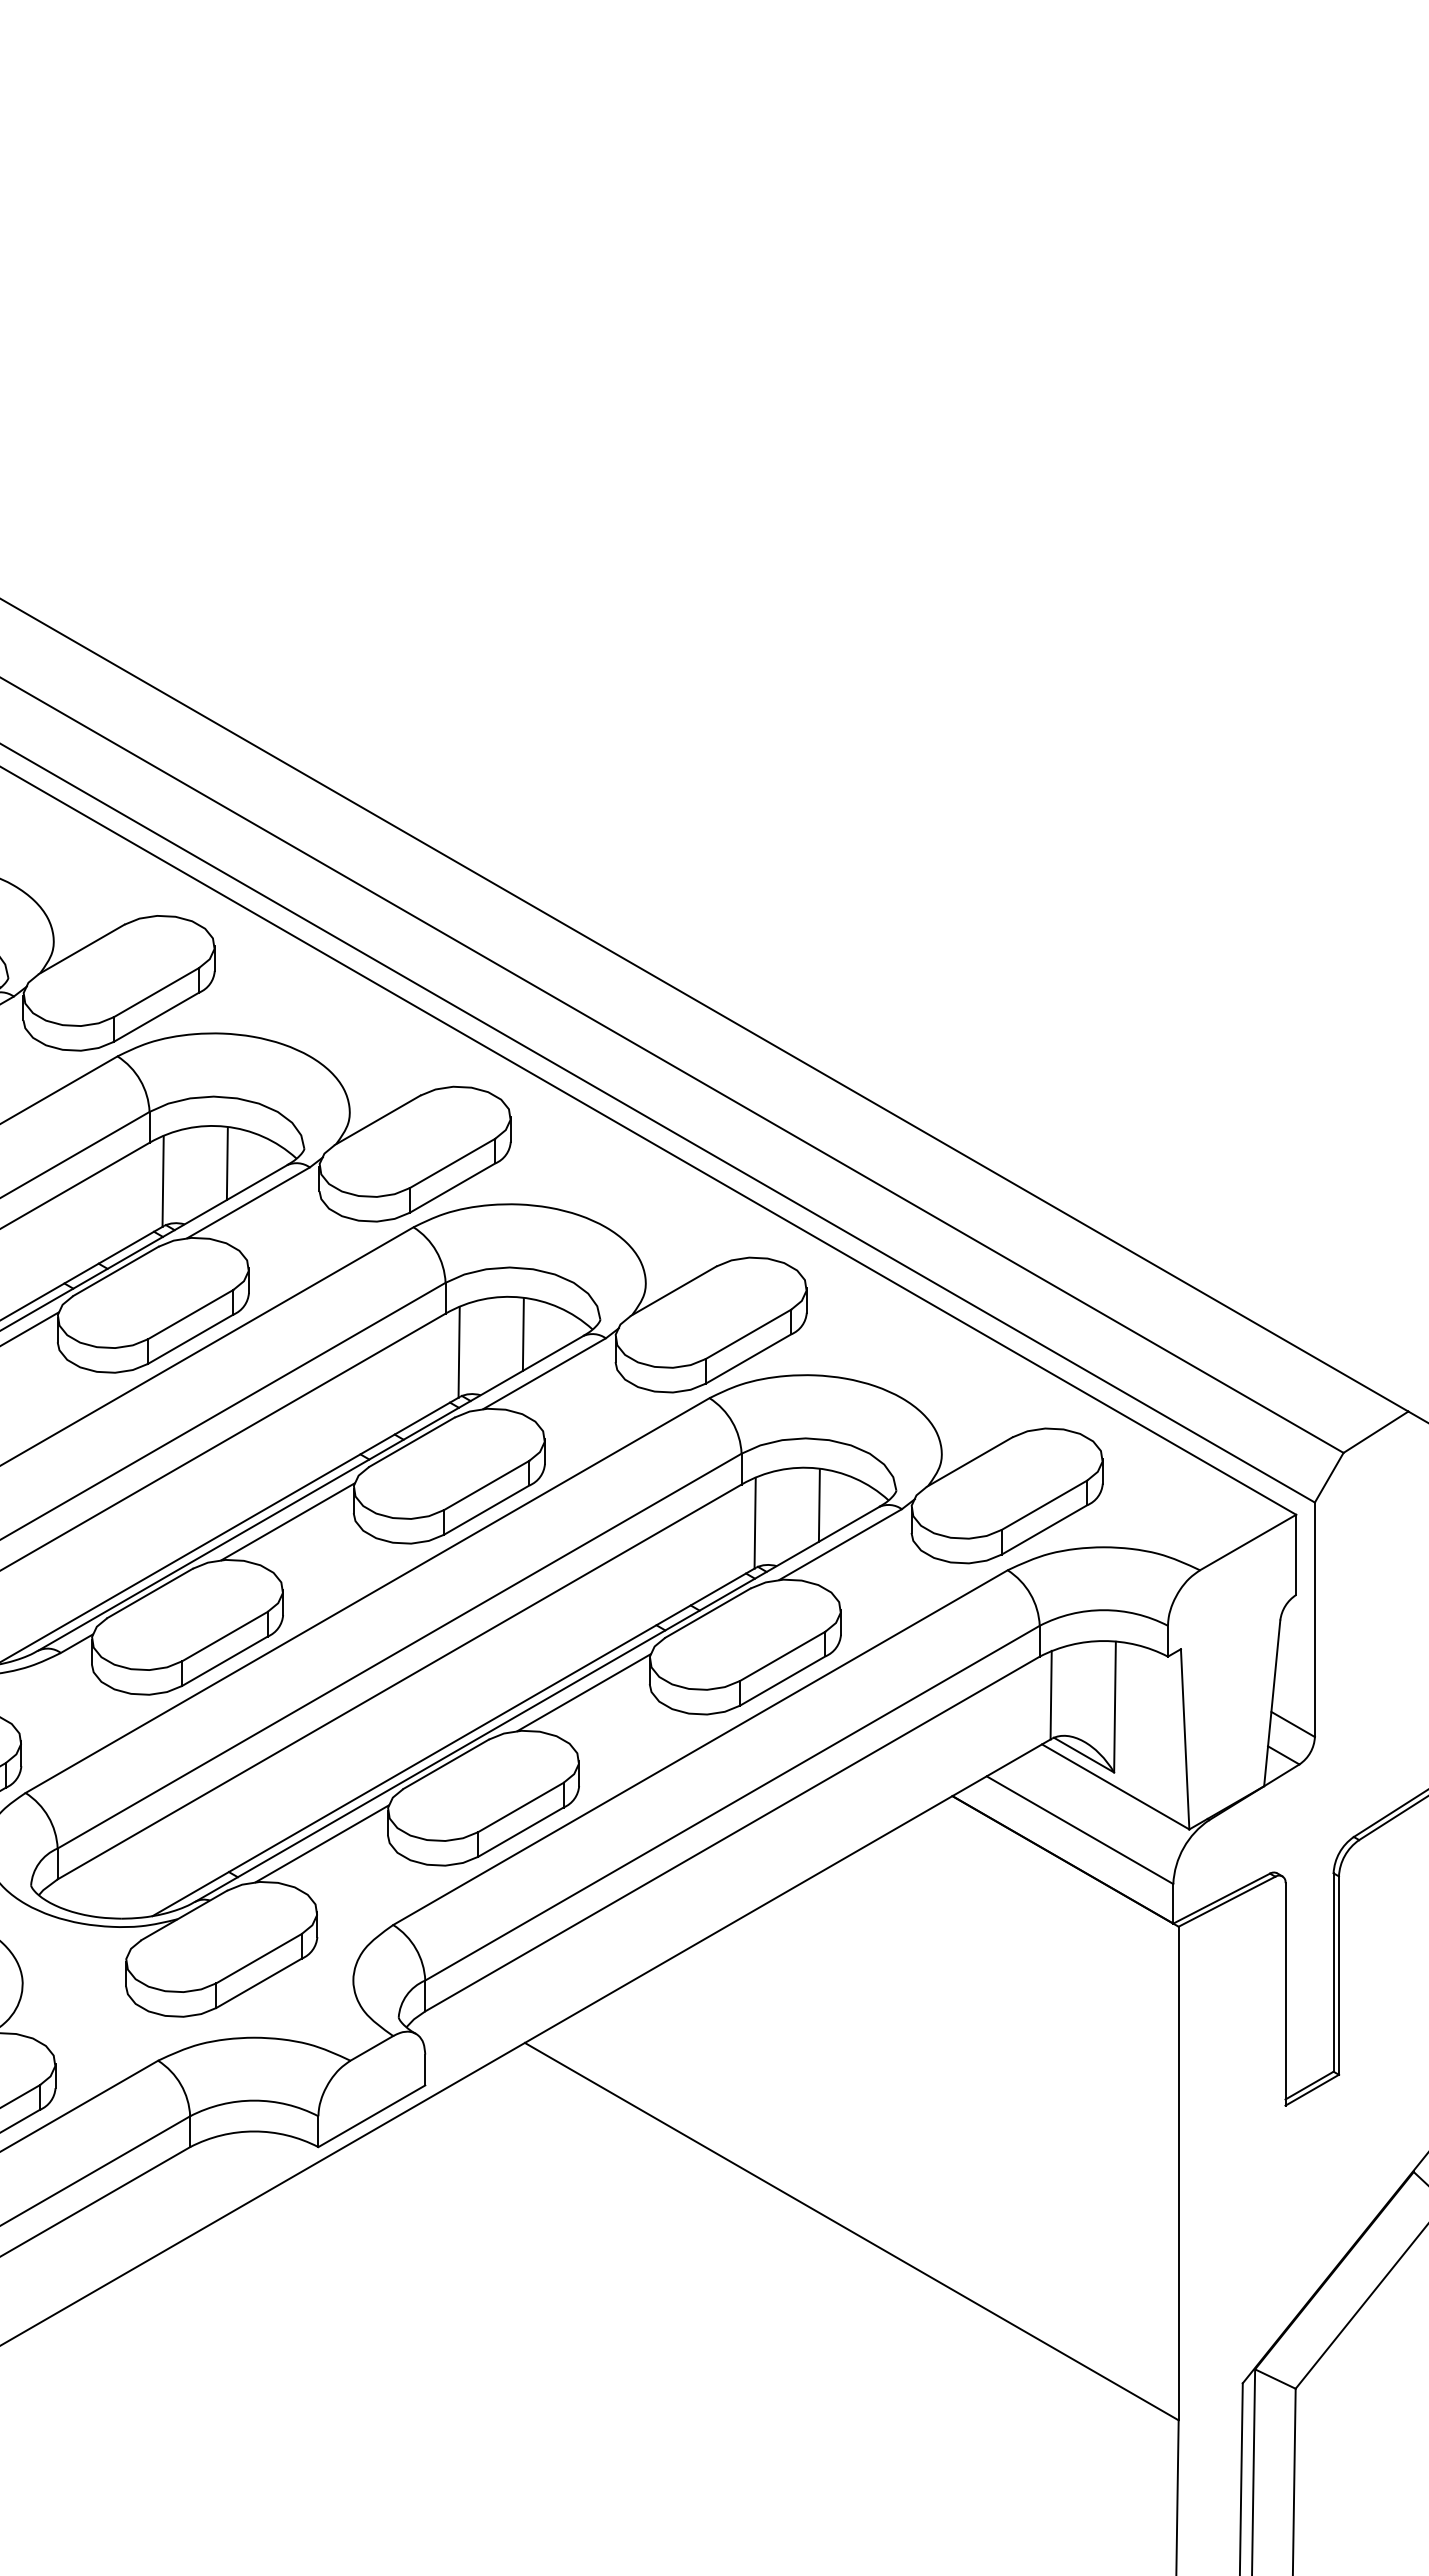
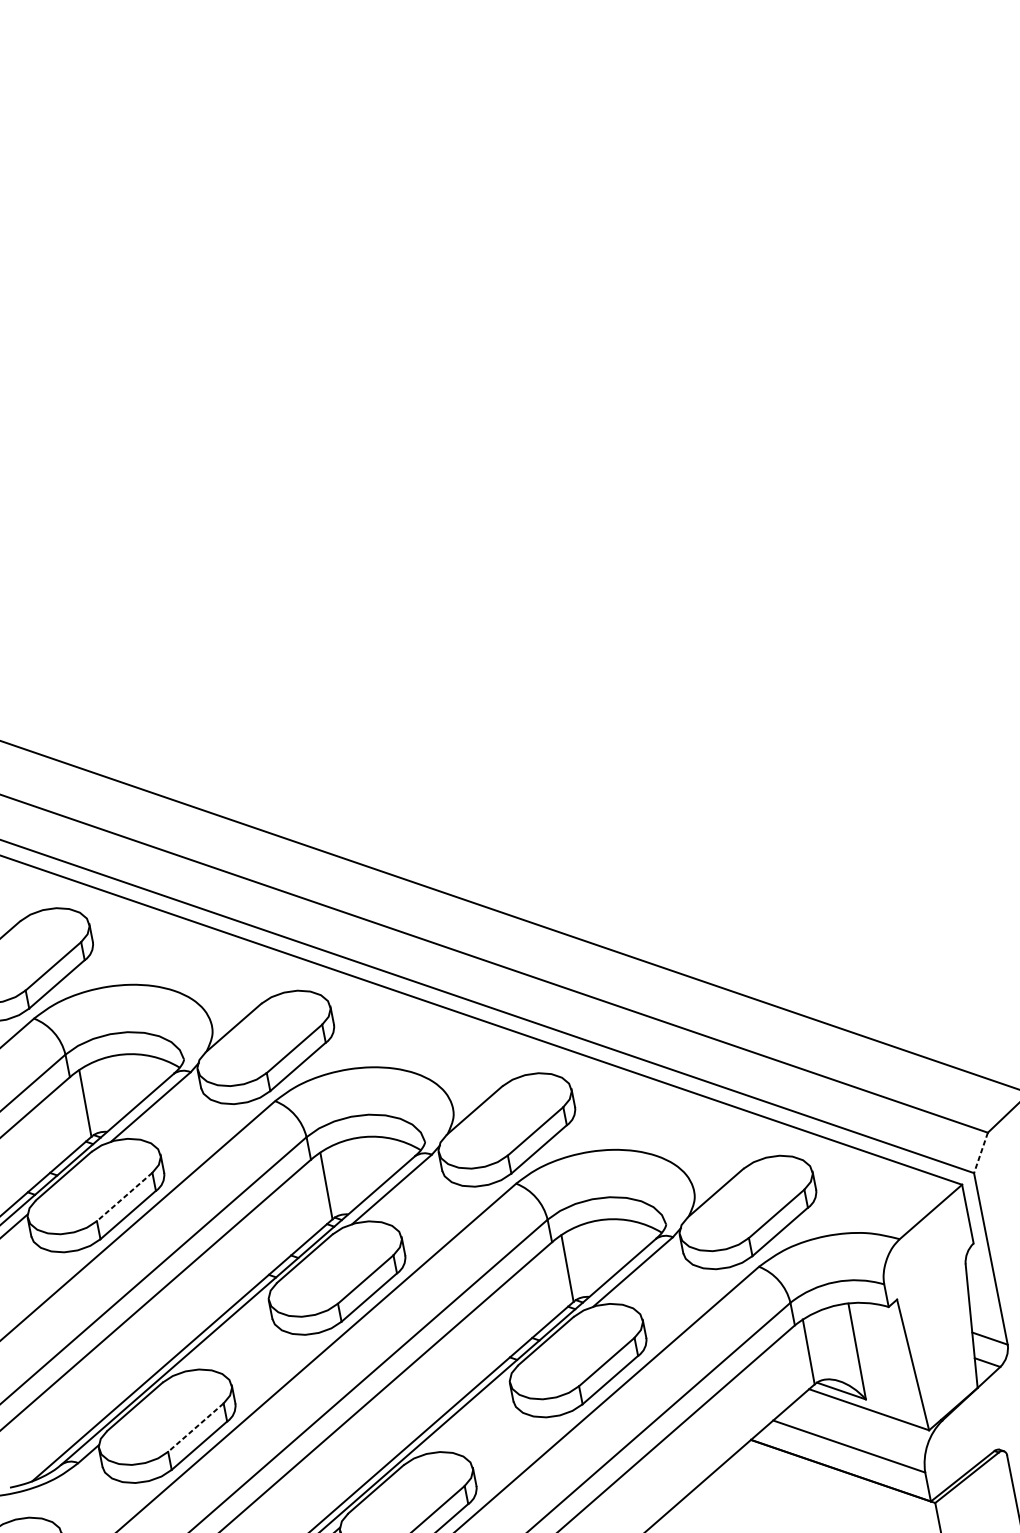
line: (226, 1164) -> (129, 1082), removed
line: (190, 1314) -> (124, 1196), solid -> dashed
line: (522, 1334) -> (370, 1163), removed
line: (1329, 1477) -> (981, 1152), solid -> dashed
line: (818, 1505) -> (611, 1246), removed
line: (287, 1521) -> (225, 1334), removed
line: (224, 1636) -> (195, 1427), solid -> dashed
line: (583, 1692) -> (466, 1417), removed

